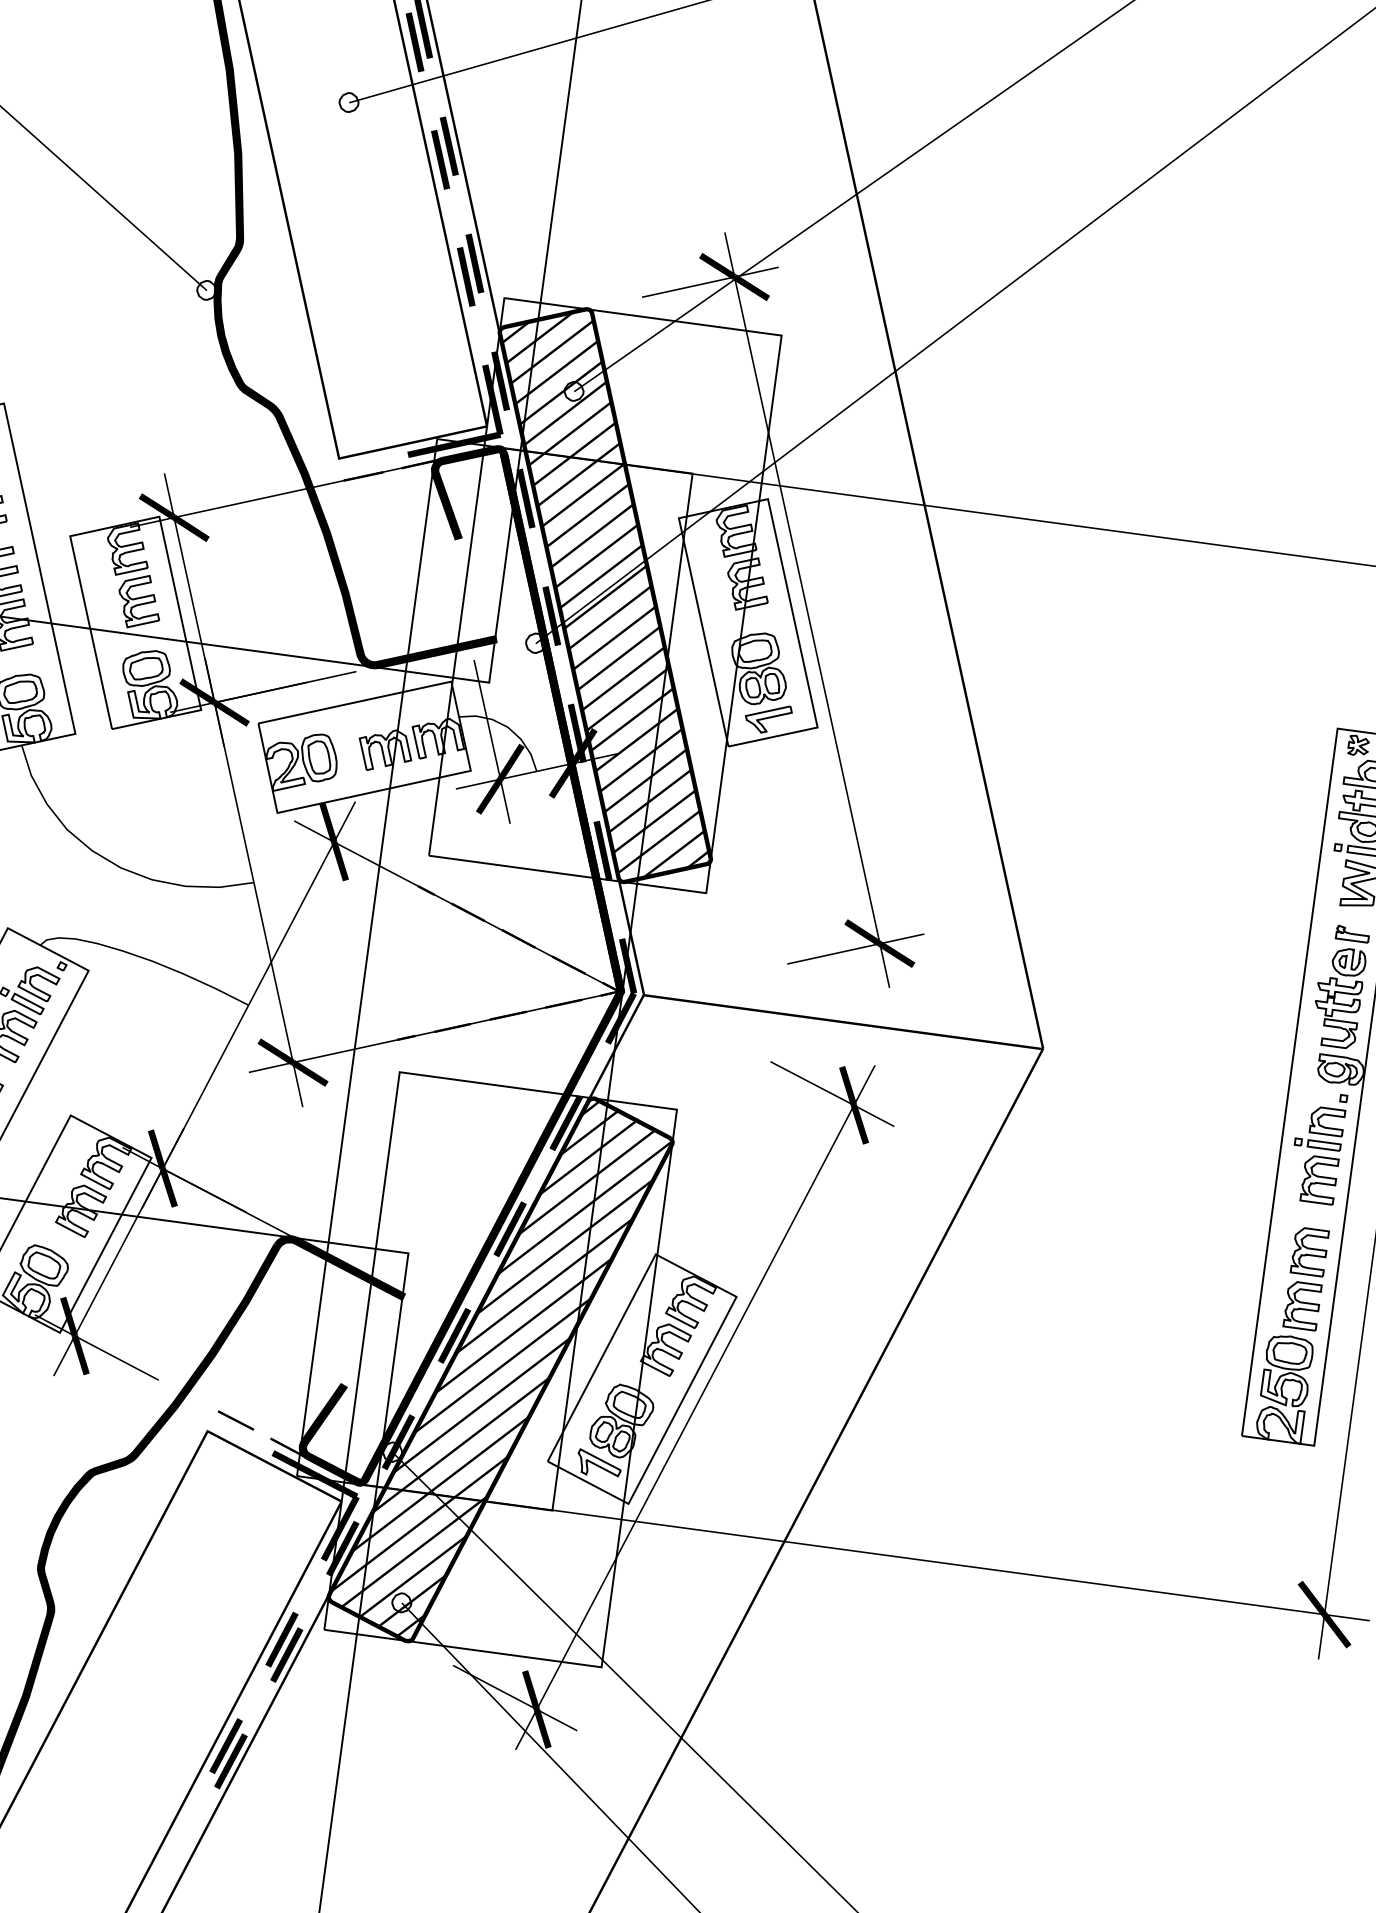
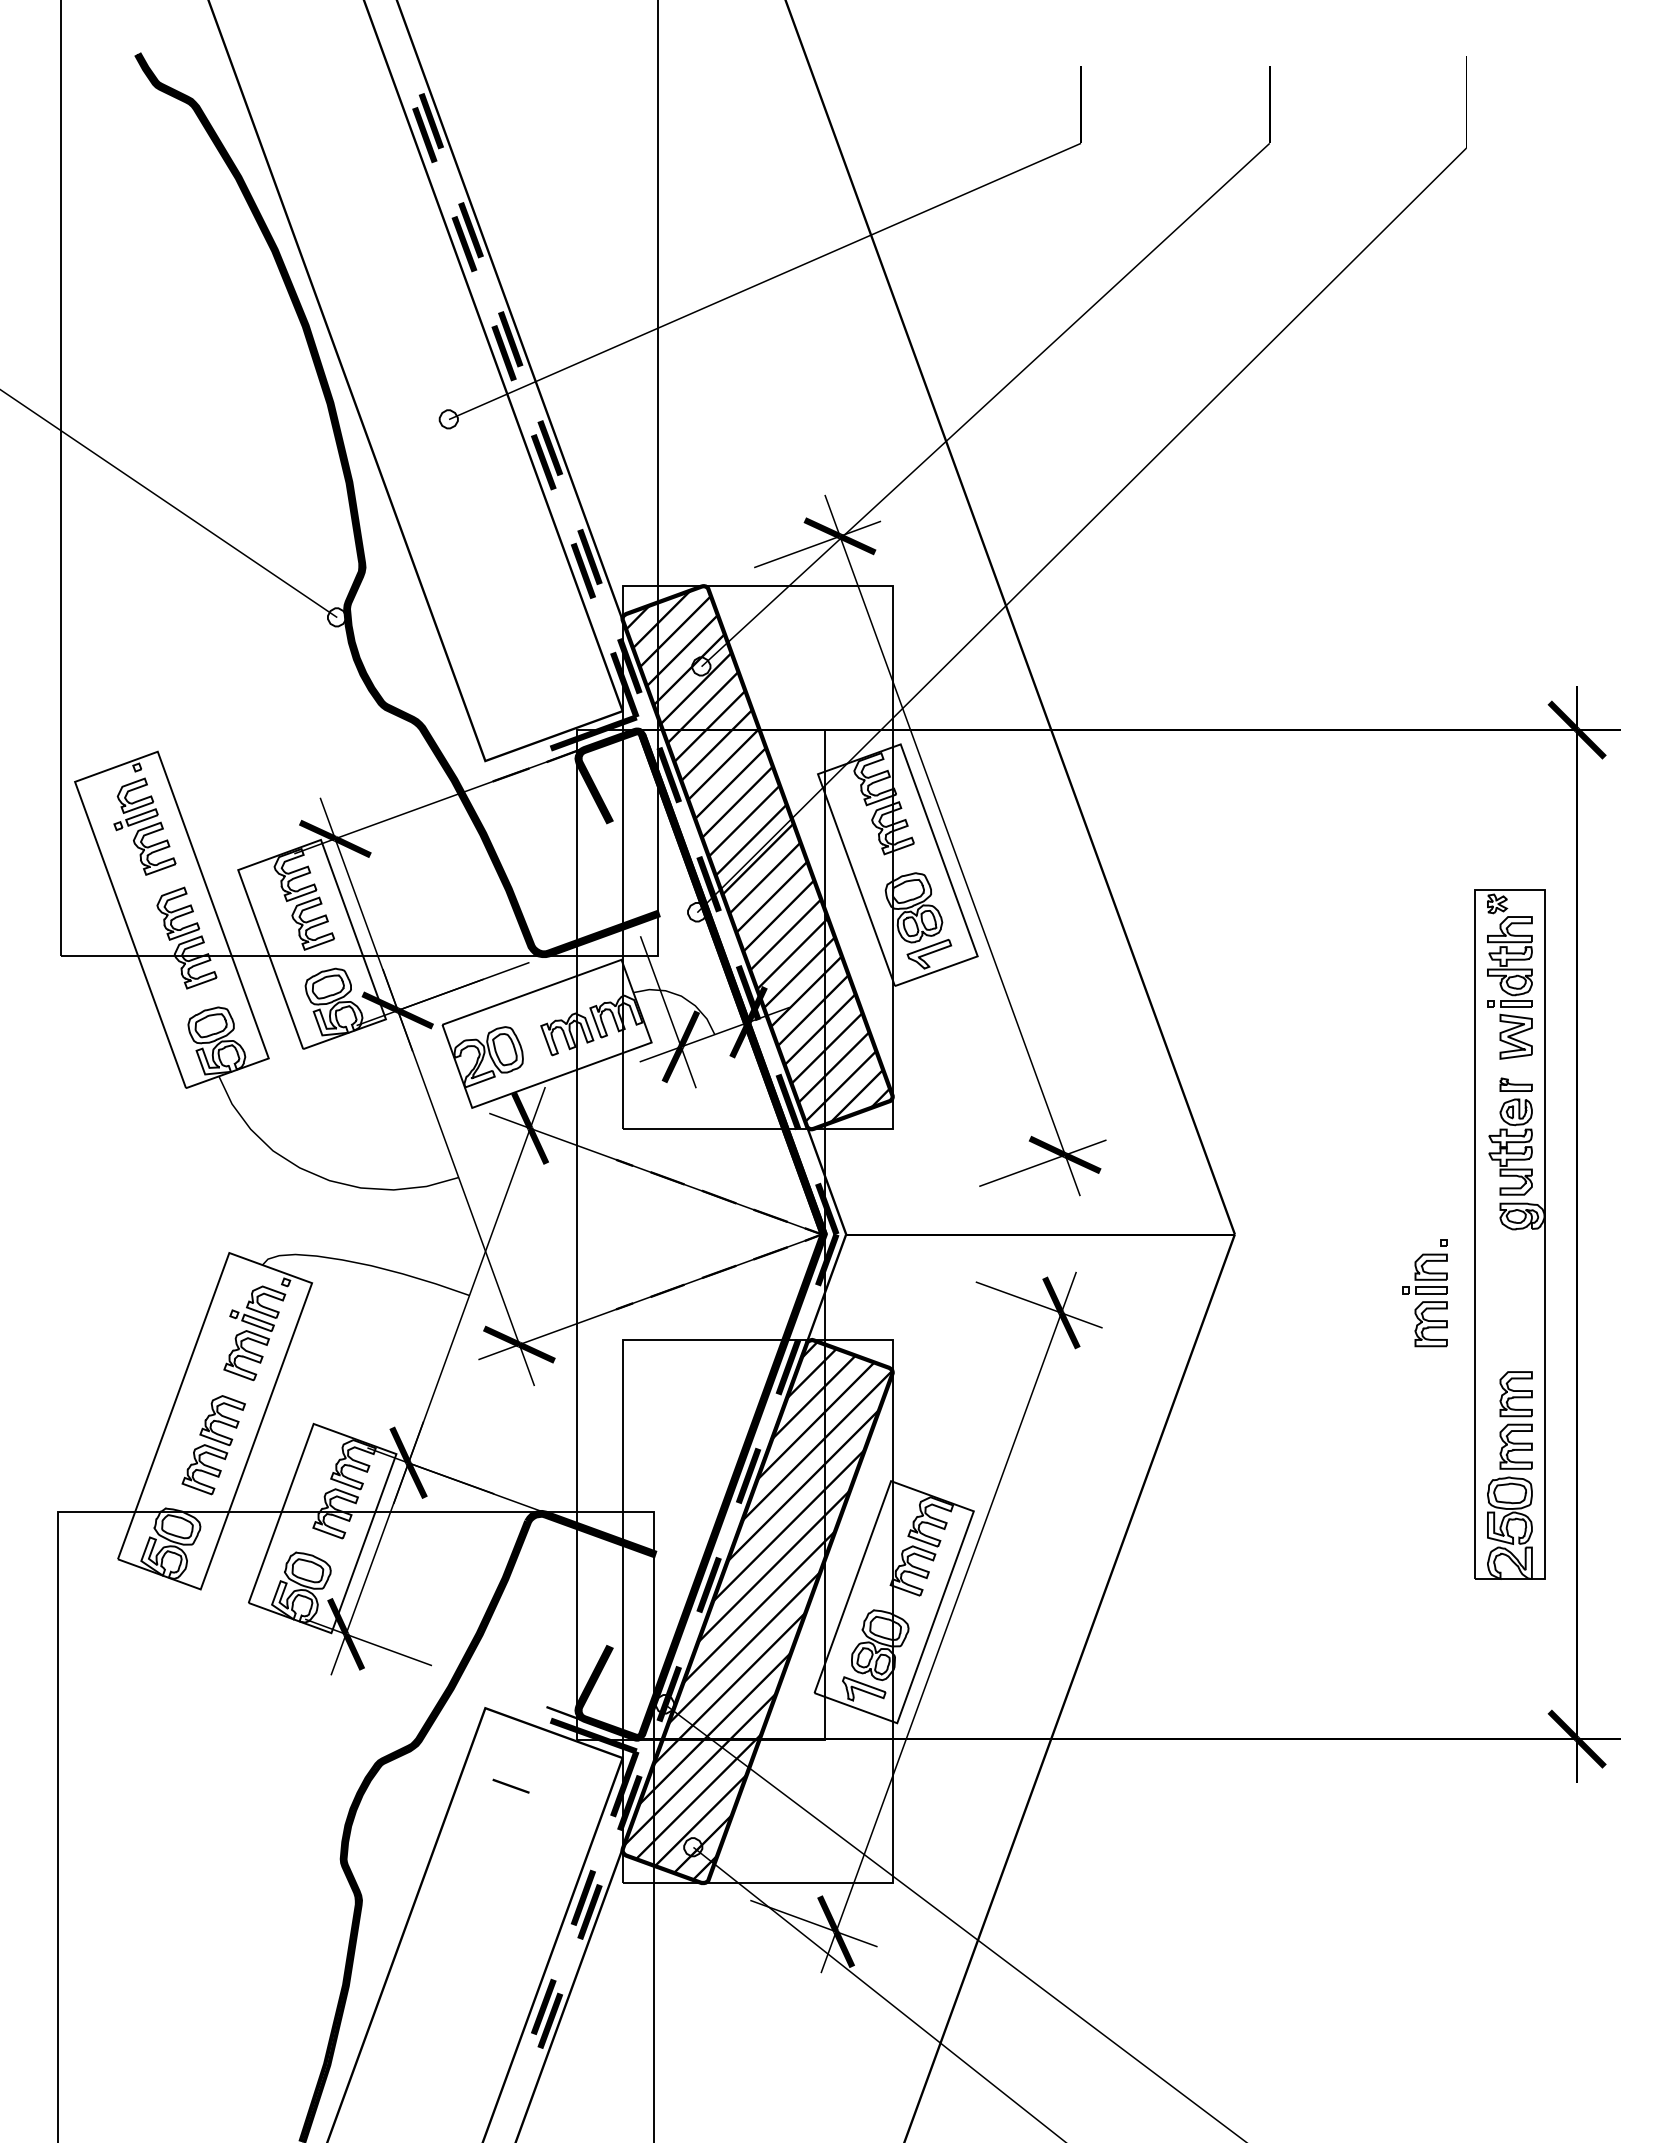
part: (1316, 1147) -> (1424, 1293), moved
line: (235, 1419) -> (510, 1785), moved

